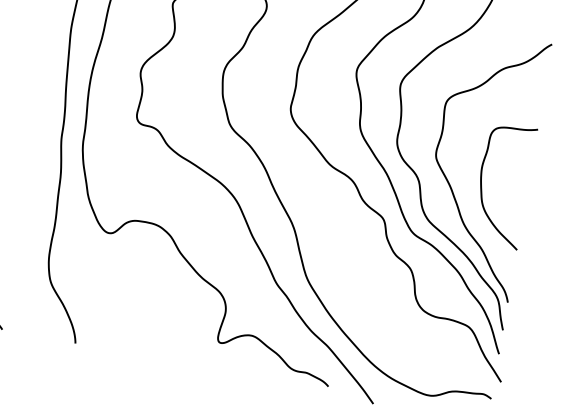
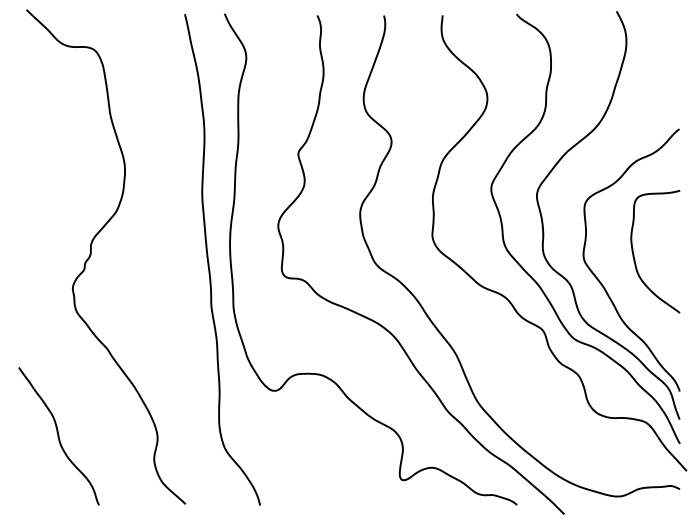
curve: (482, 184) -> (634, 254), moved

